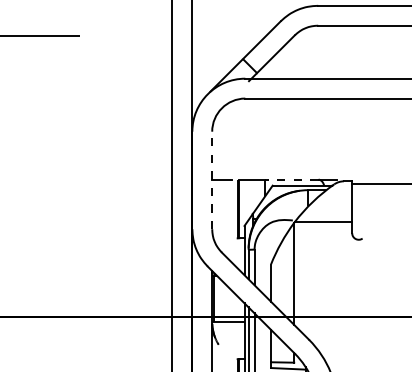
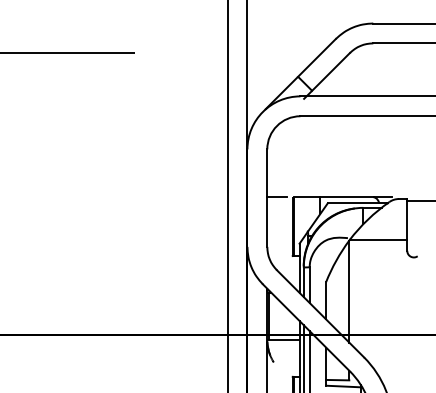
line: (291, 179) -> (346, 197), dashed -> solid
line: (212, 180) -> (267, 198), dashed -> solid

